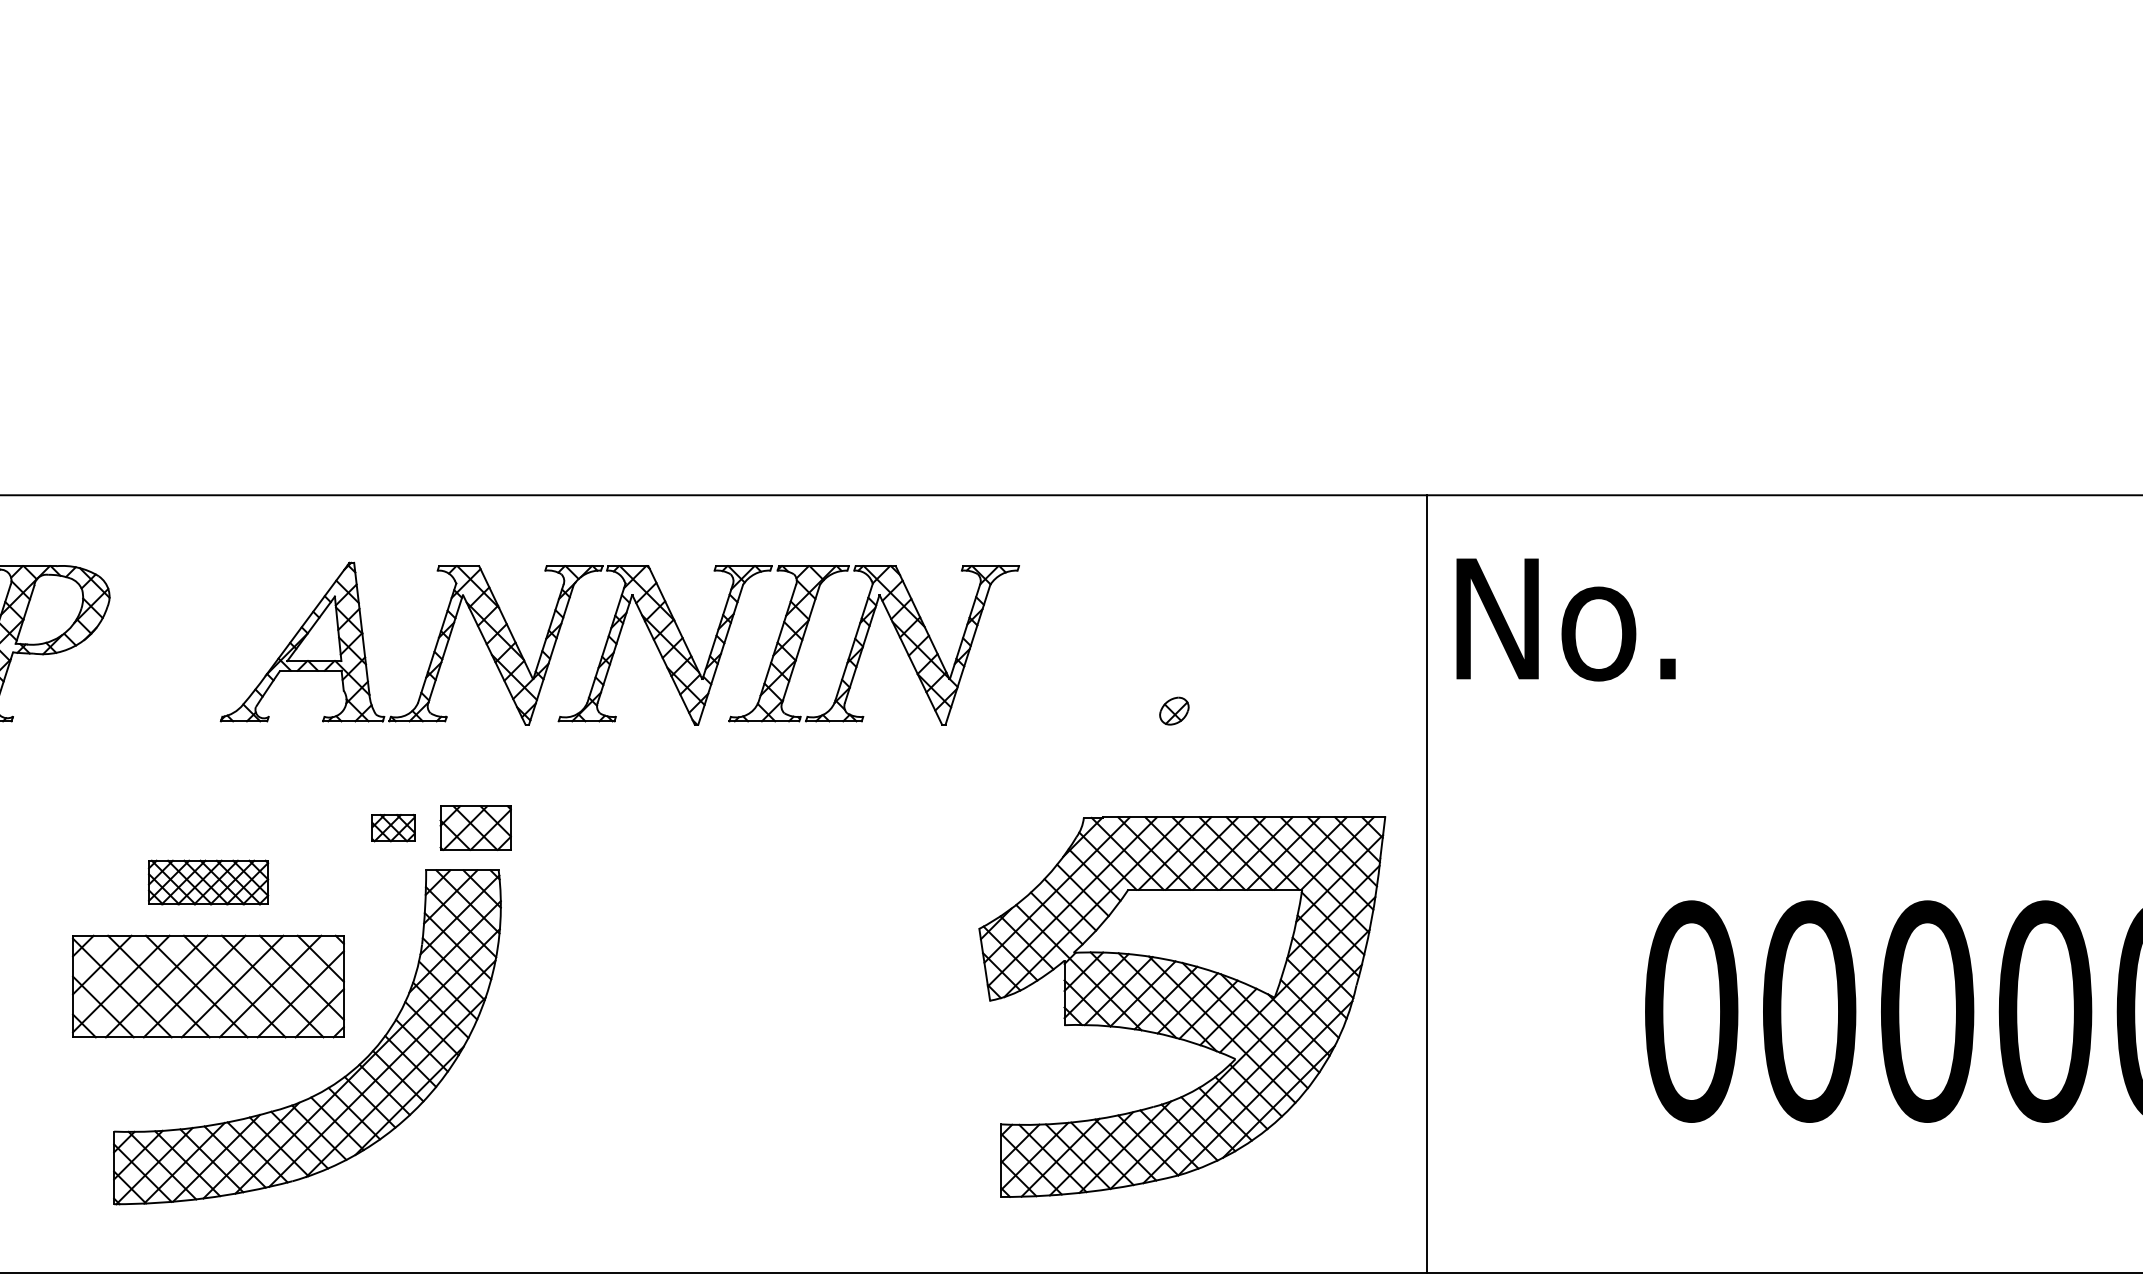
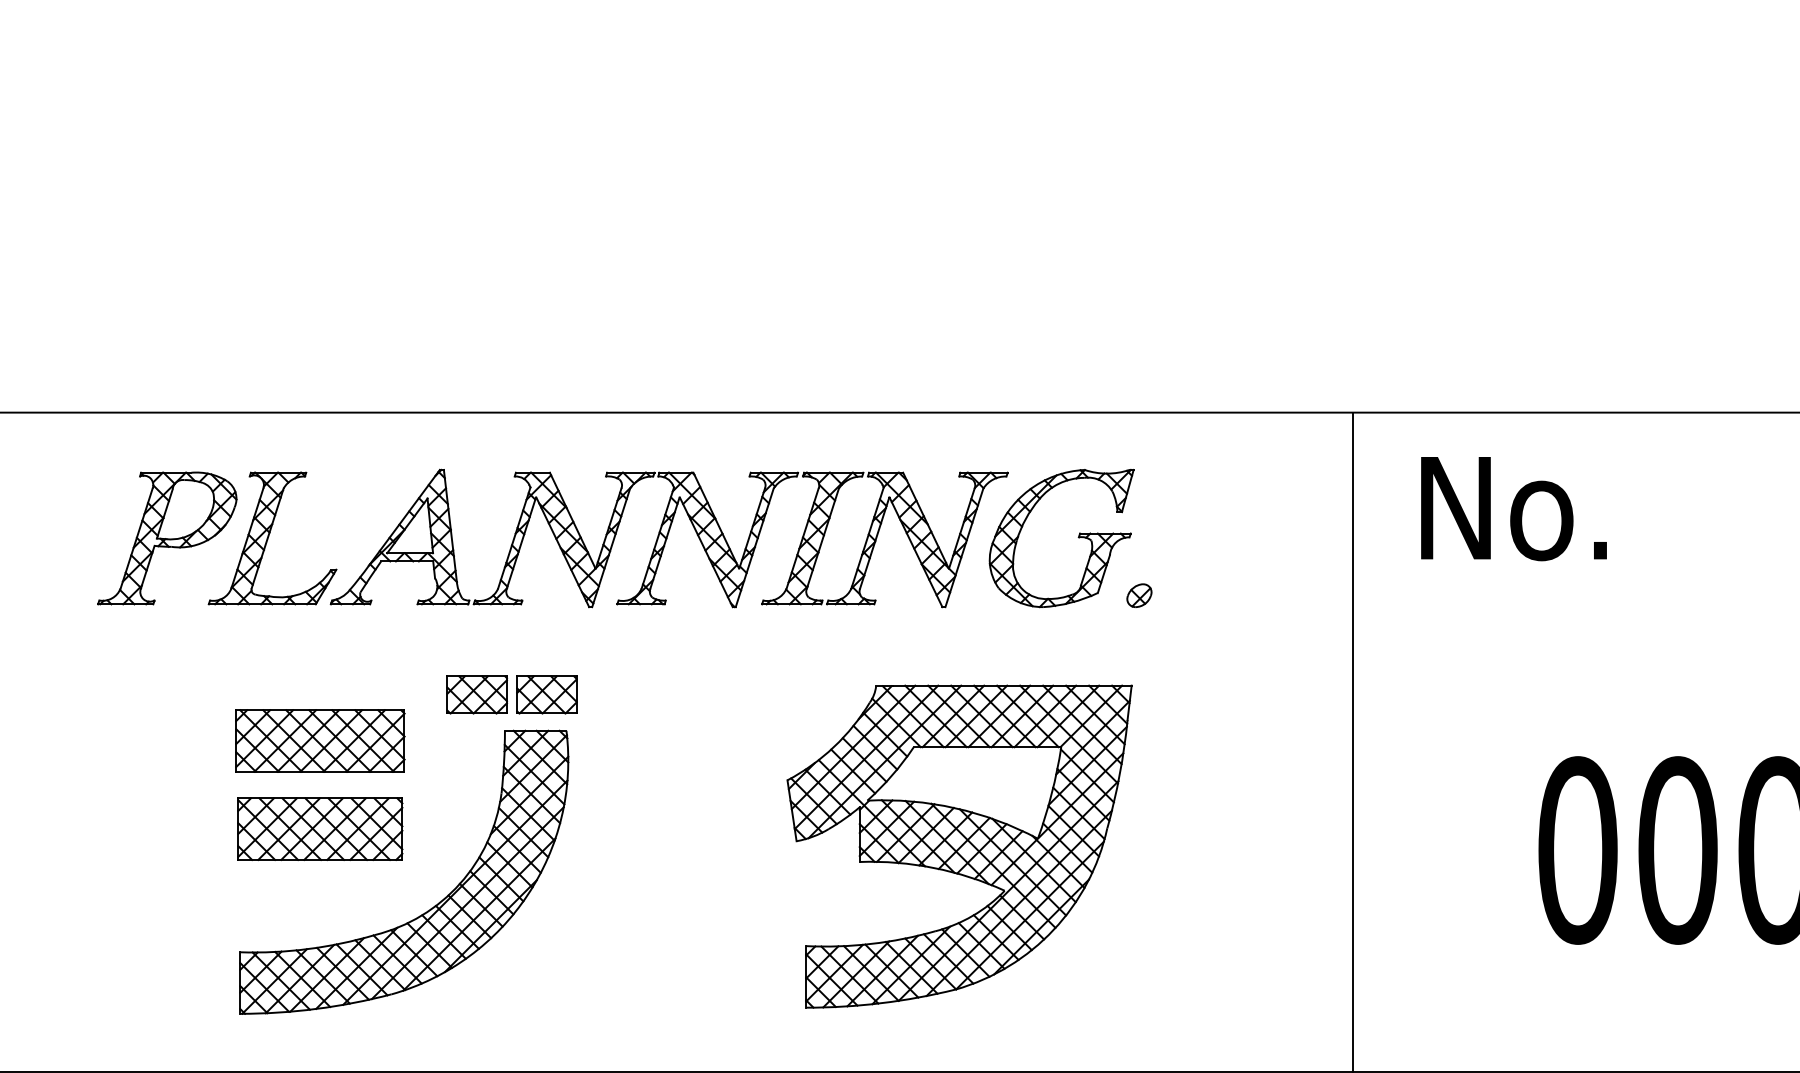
text: (1565, 619) -> (1513, 508), moved
part: (152, 643) -> (272, 538), added
part: (1102, 643) -> (1078, 538), added
part: (393, 827) -> (477, 694), size x1.67
part: (208, 882) -> (320, 740), size x1.67
part: (208, 986) -> (320, 829), size x0.71
part: (1182, 1006) -> (959, 846), moved

